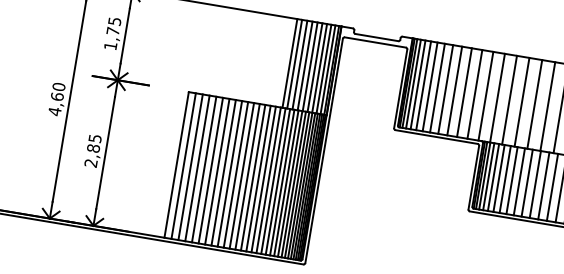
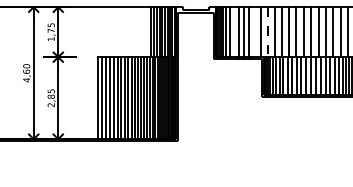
line: (438, 88) -> (234, 32), removed
line: (475, 94) -> (255, 32), removed
line: (496, 98) -> (267, 32), solid -> dashed

